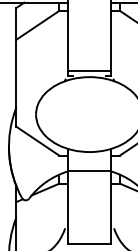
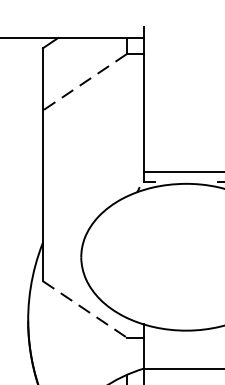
line: (37, 25) -> (84, 82), solid -> dashed
line: (37, 141) -> (84, 309), solid -> dashed

